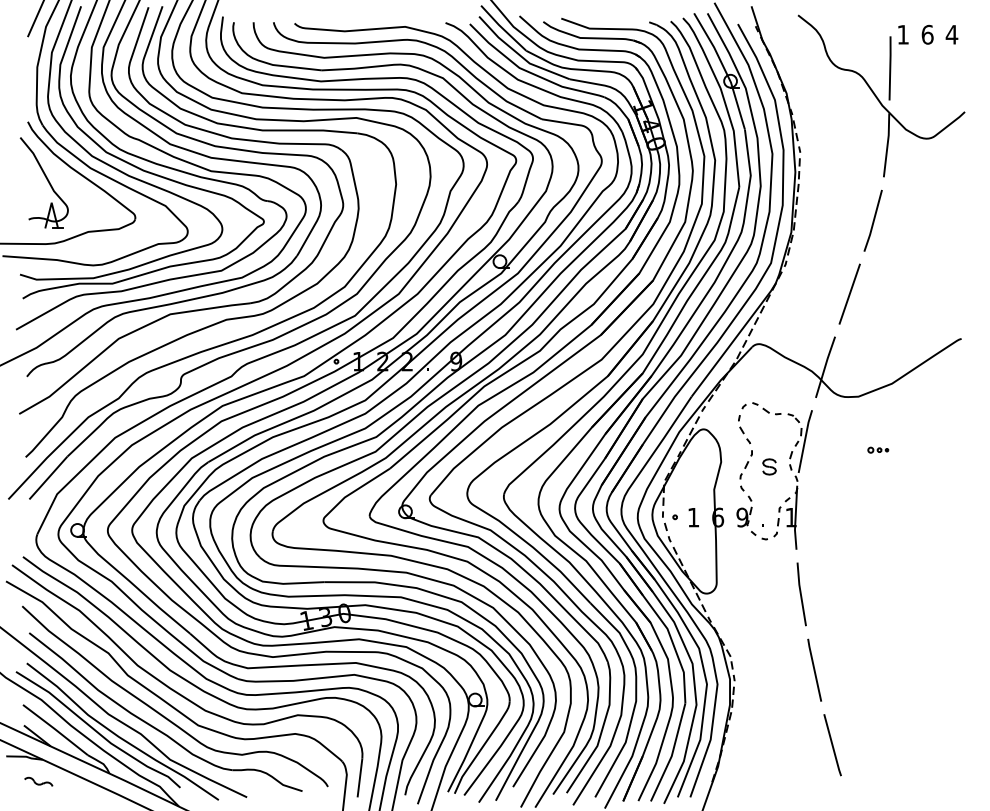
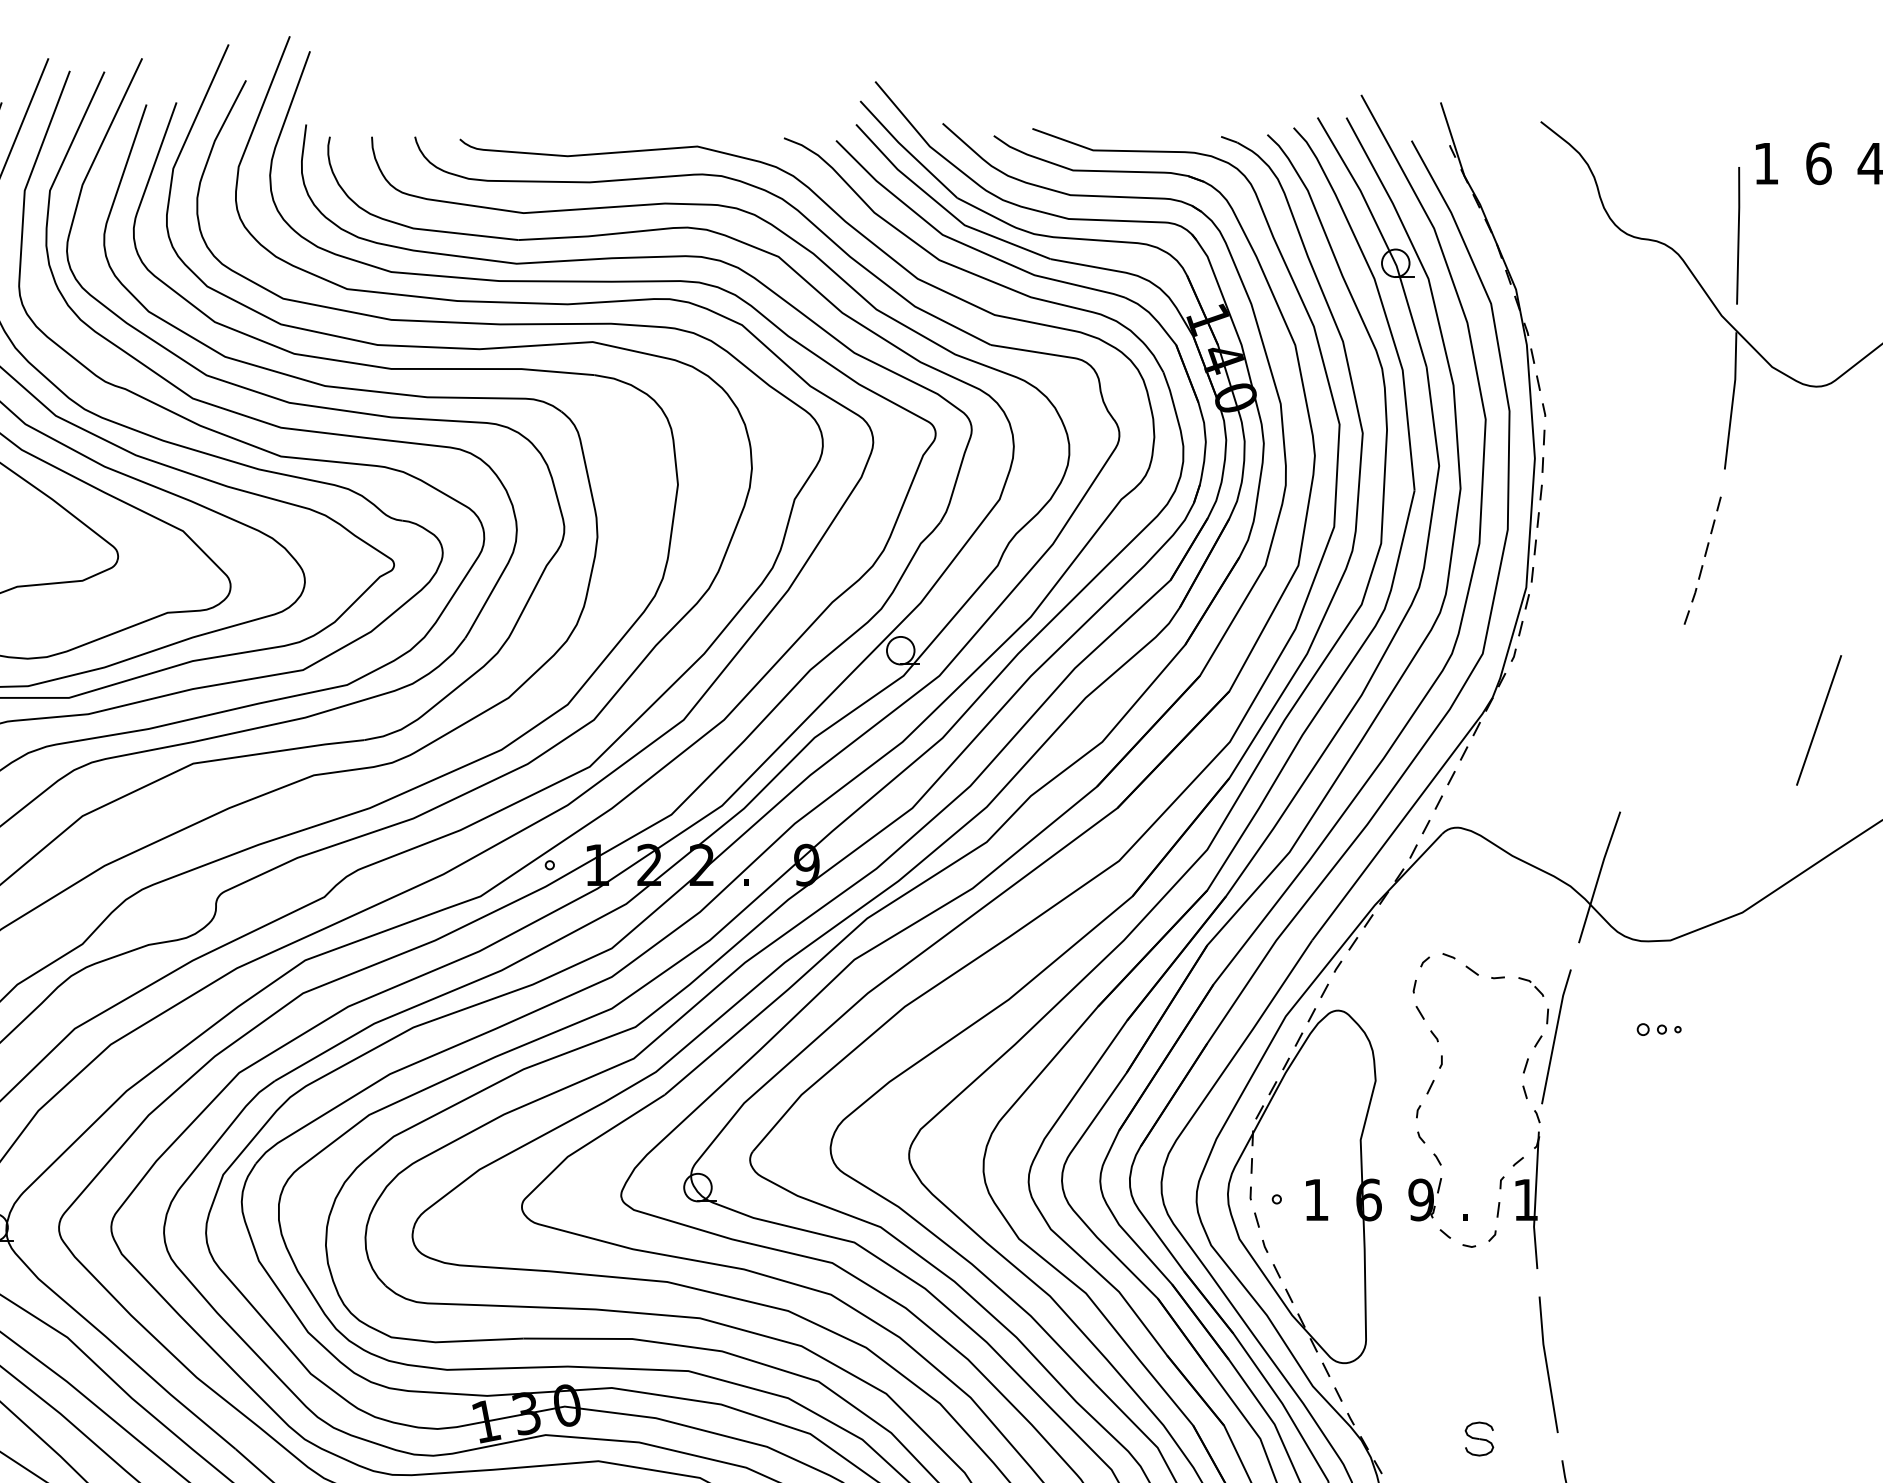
line: (873, 221) -> (1702, 564), solid -> dashed
line: (849, 293) -> (1818, 718), moved
part: (878, 449) -> (1659, 1028), moved
part: (769, 466) -> (1479, 1438), moved

